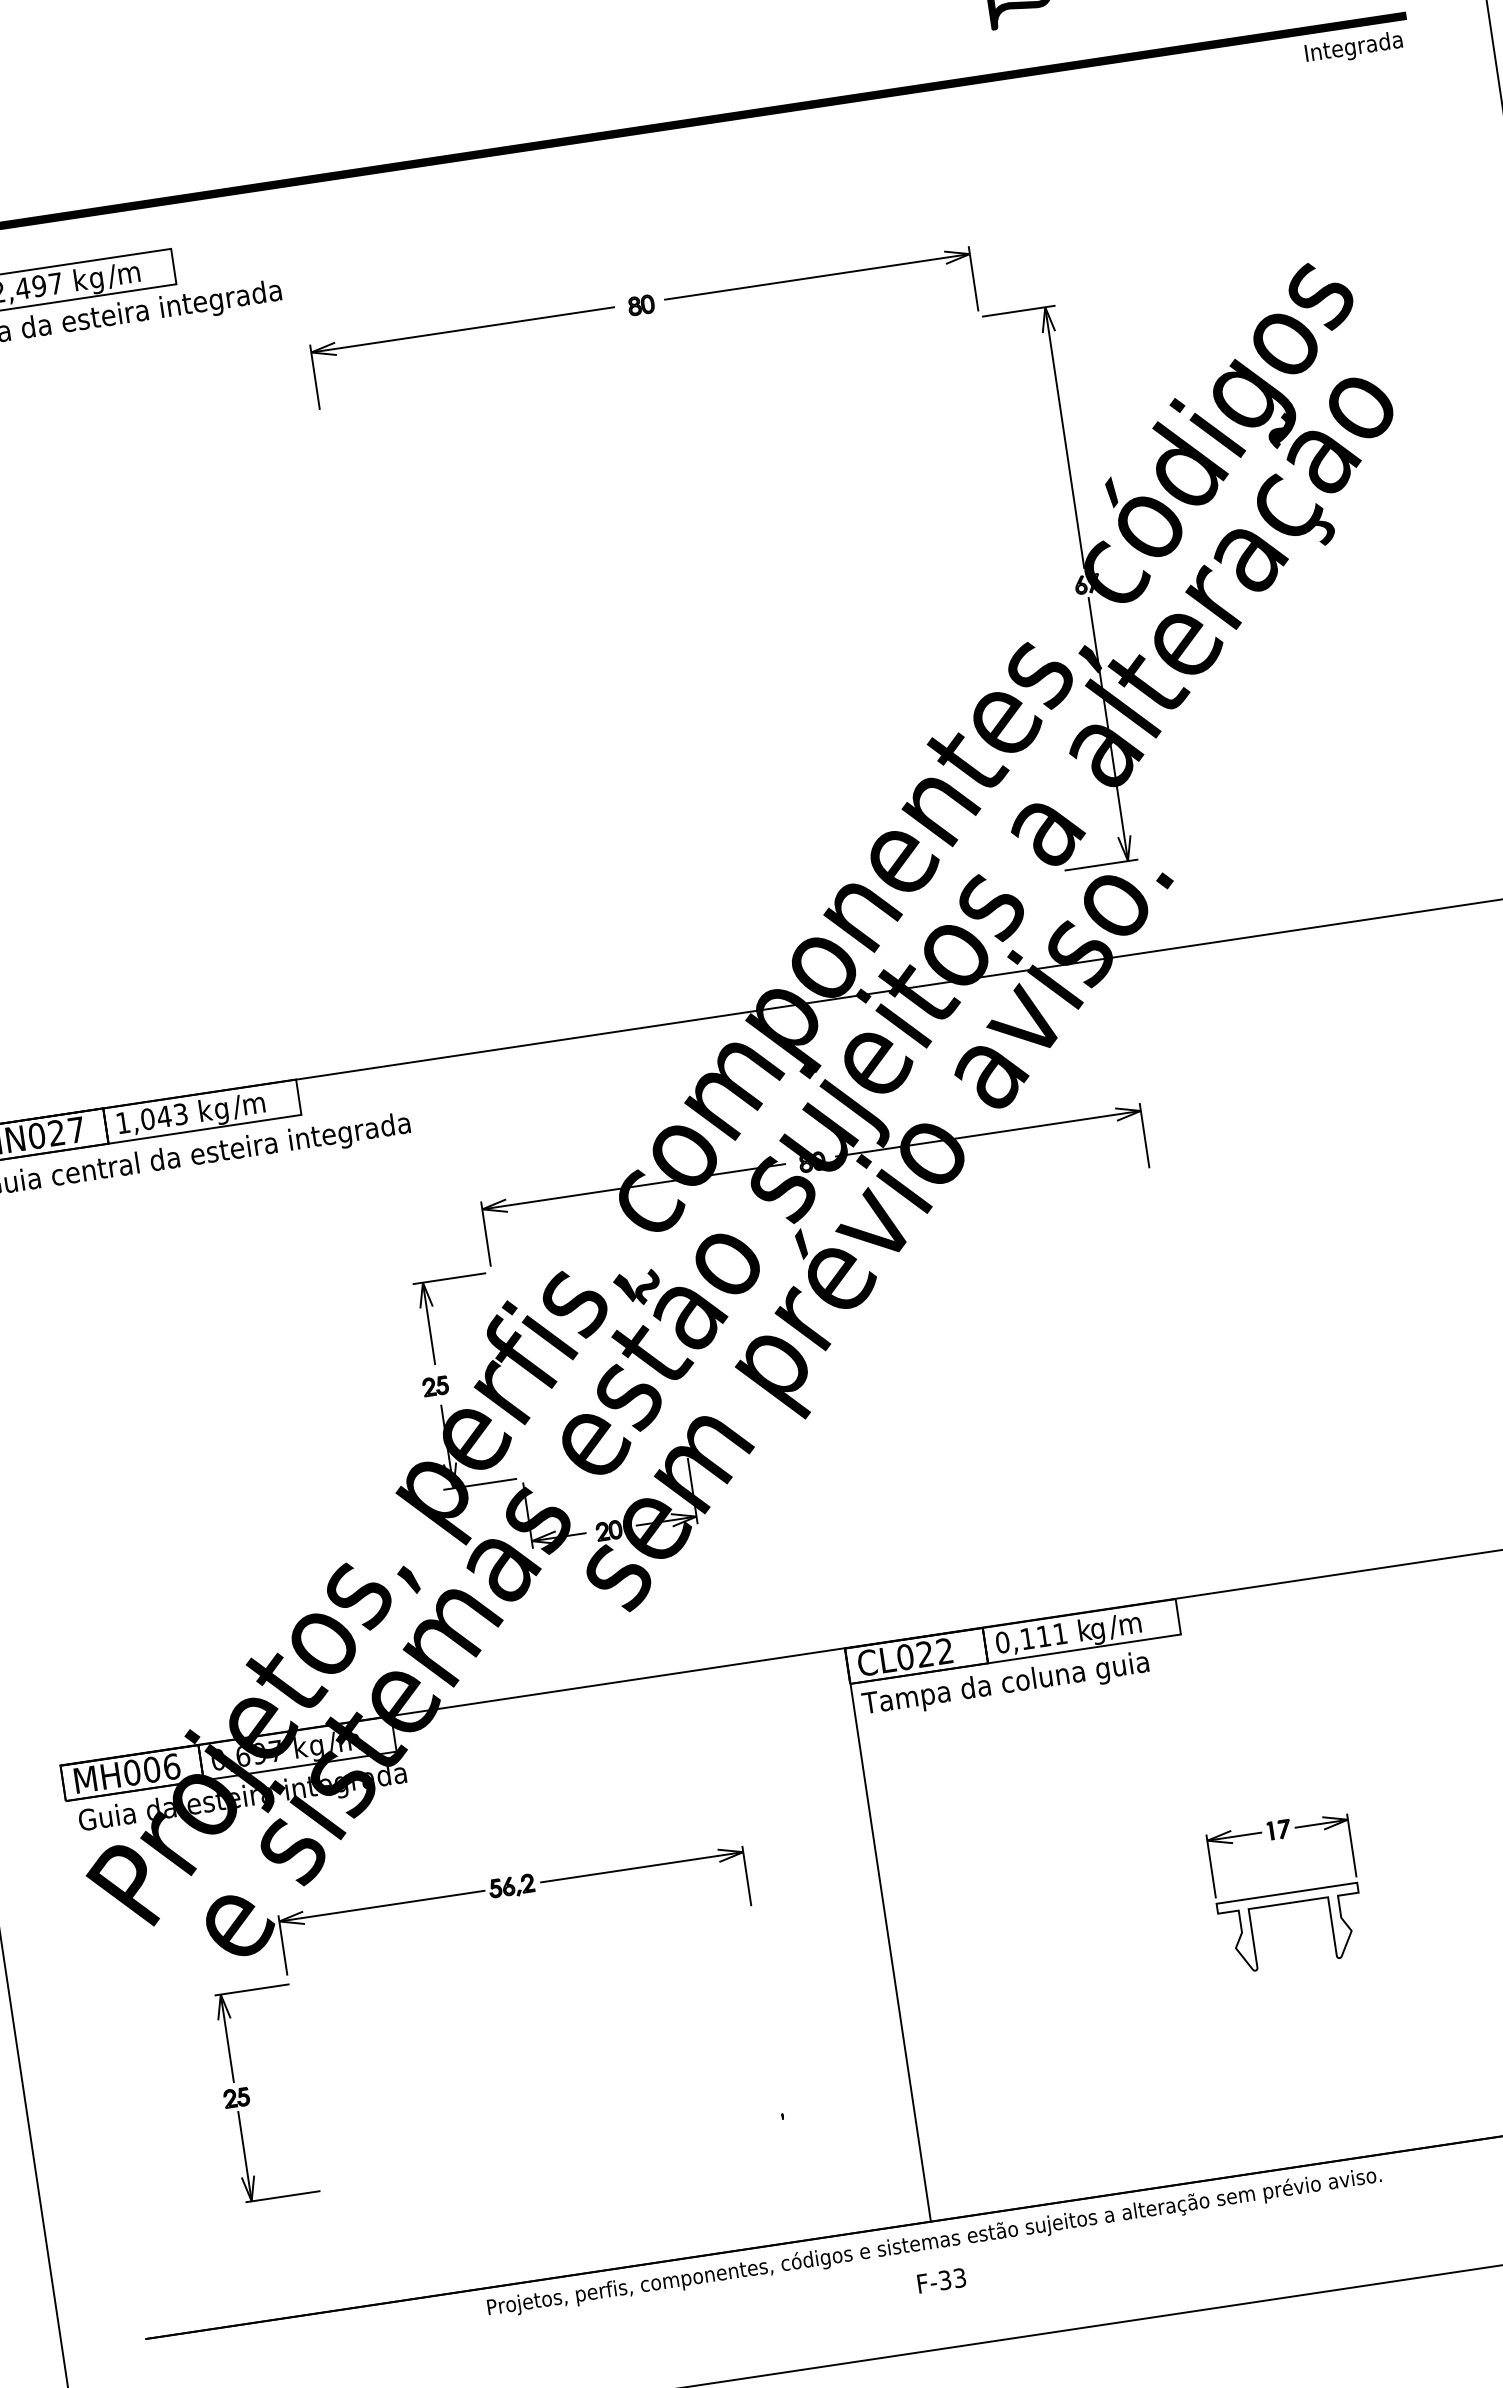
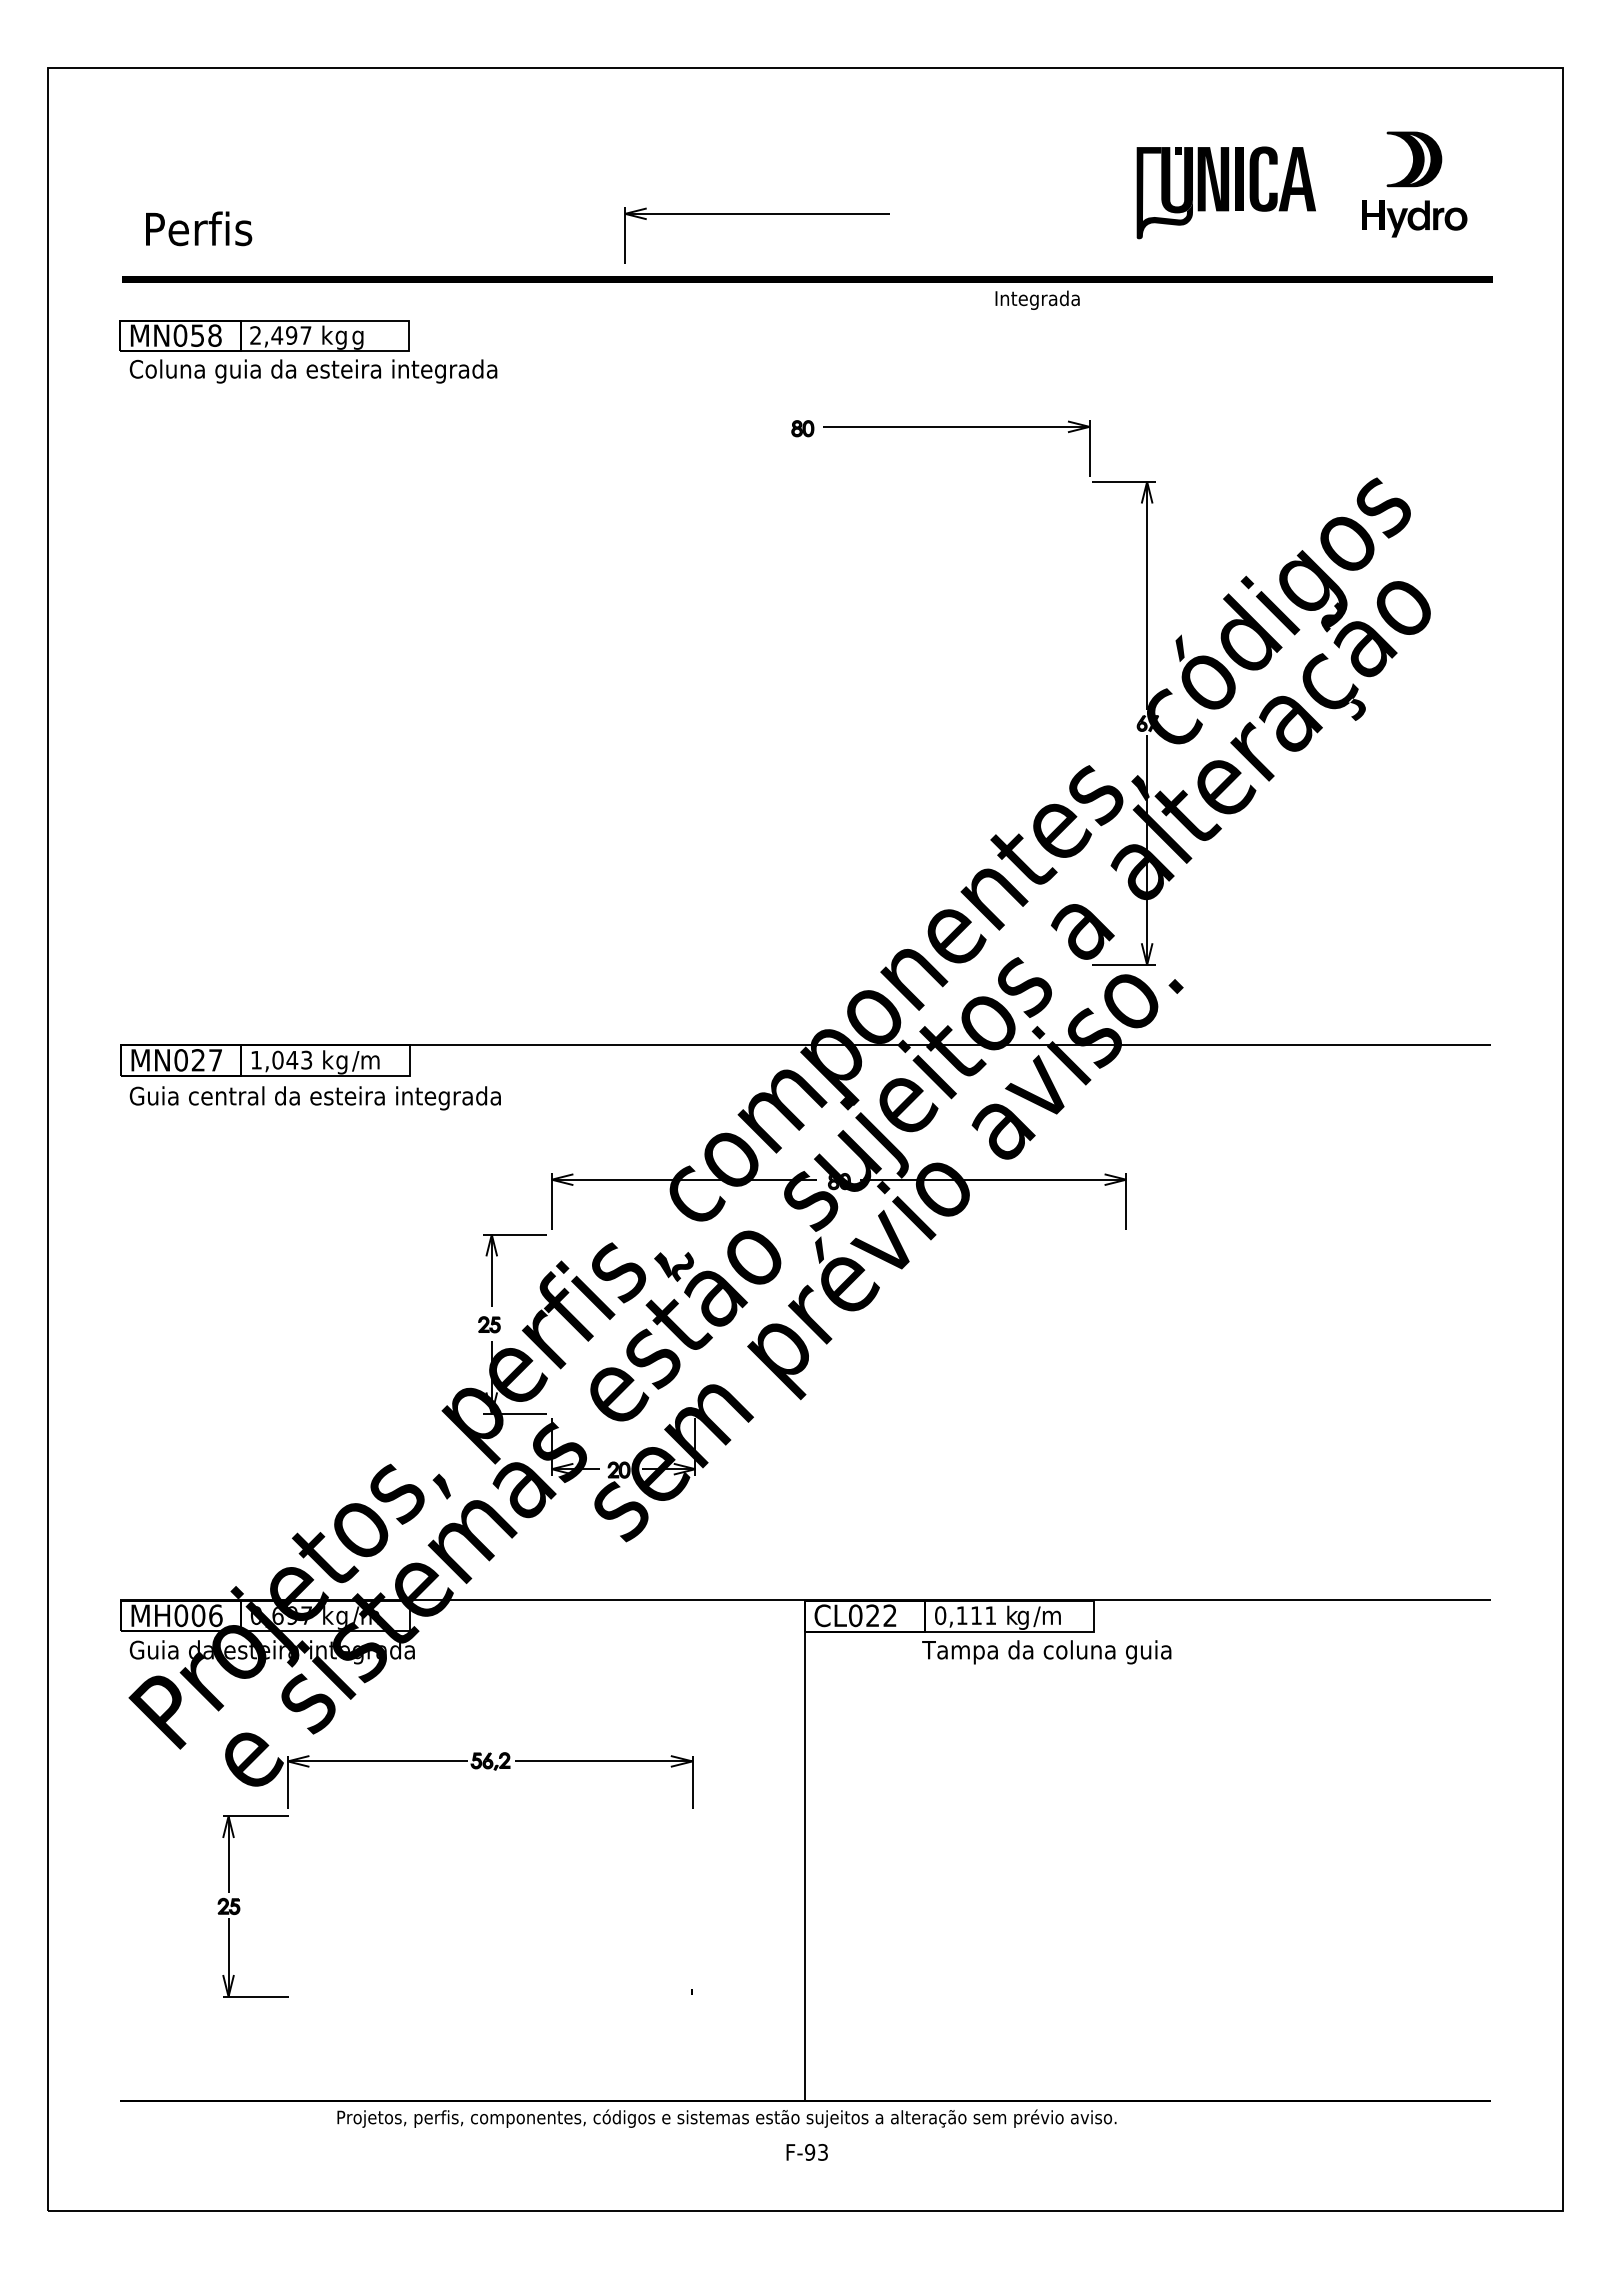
text: (1353, 47) -> (1037, 299), moved
text: (123, 275) -> (364, 337), /m -> g
part: (461, 330) -> (756, 214), moved
text: (1005, 1685) -> (1046, 1652), moved
part: (1286, 1893) -> (1150, 1865), removed
text: (933, 2242) -> (726, 2118), moved
text: (945, 2280) -> (810, 2152), F-33 -> F-93

